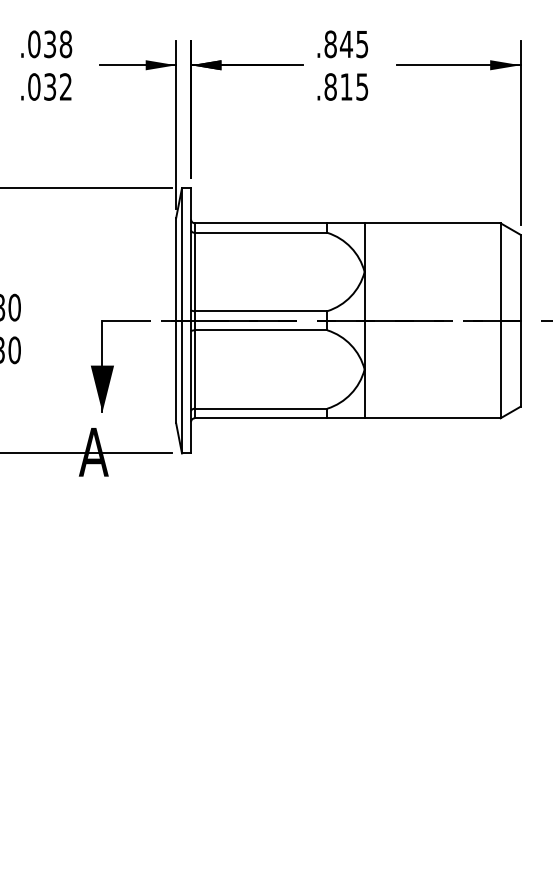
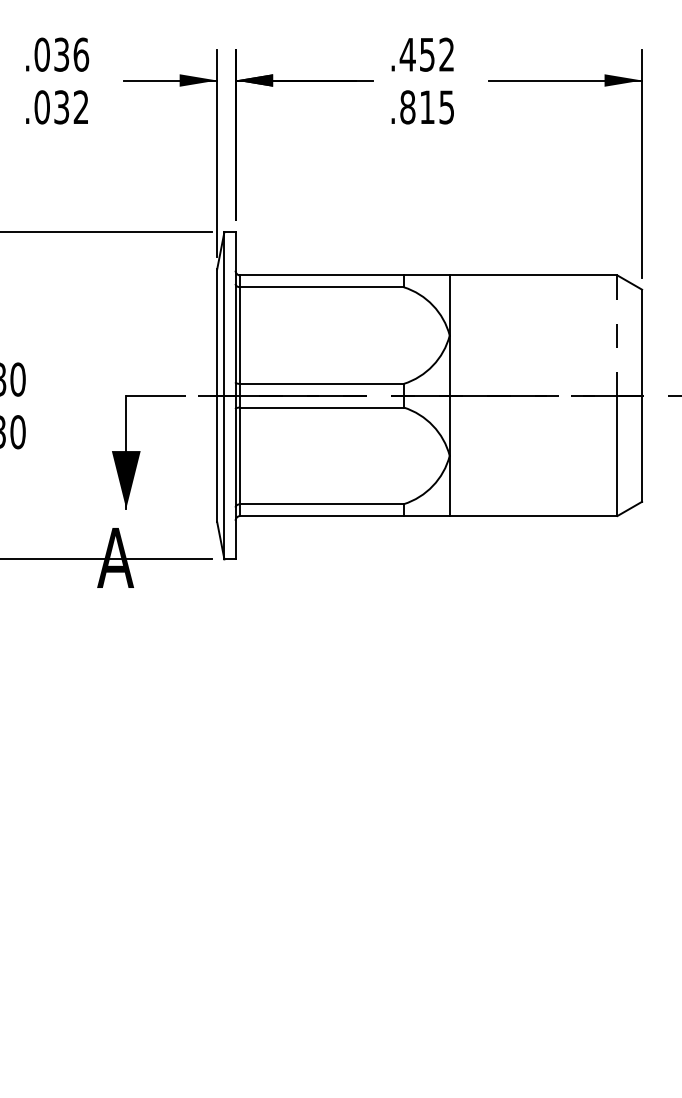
text: (66, 44) -> (81, 54), .038 -> .036
text: (345, 44) -> (426, 54), .845 -> .452
line: (500, 271) -> (617, 335), solid -> dashed

